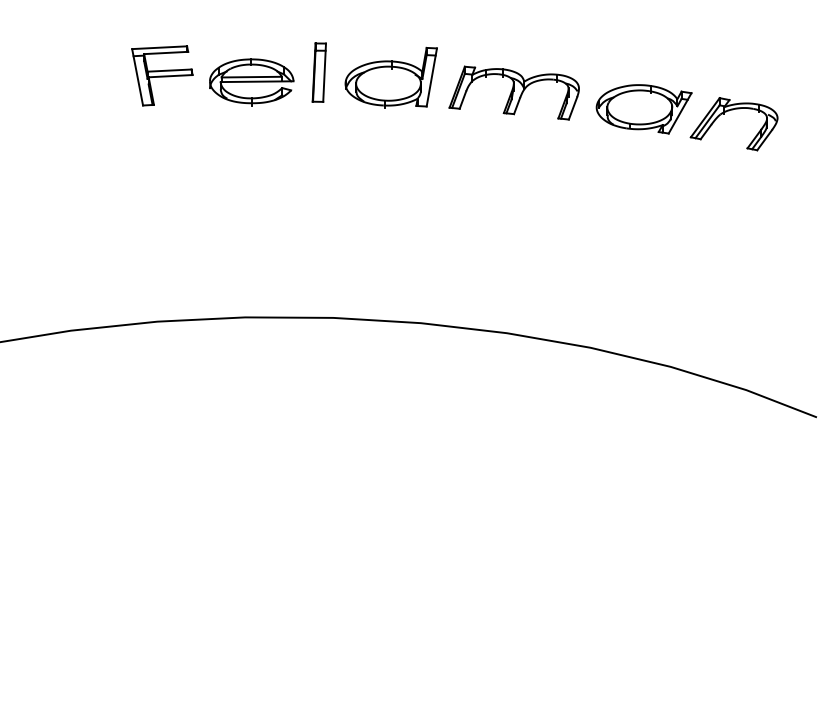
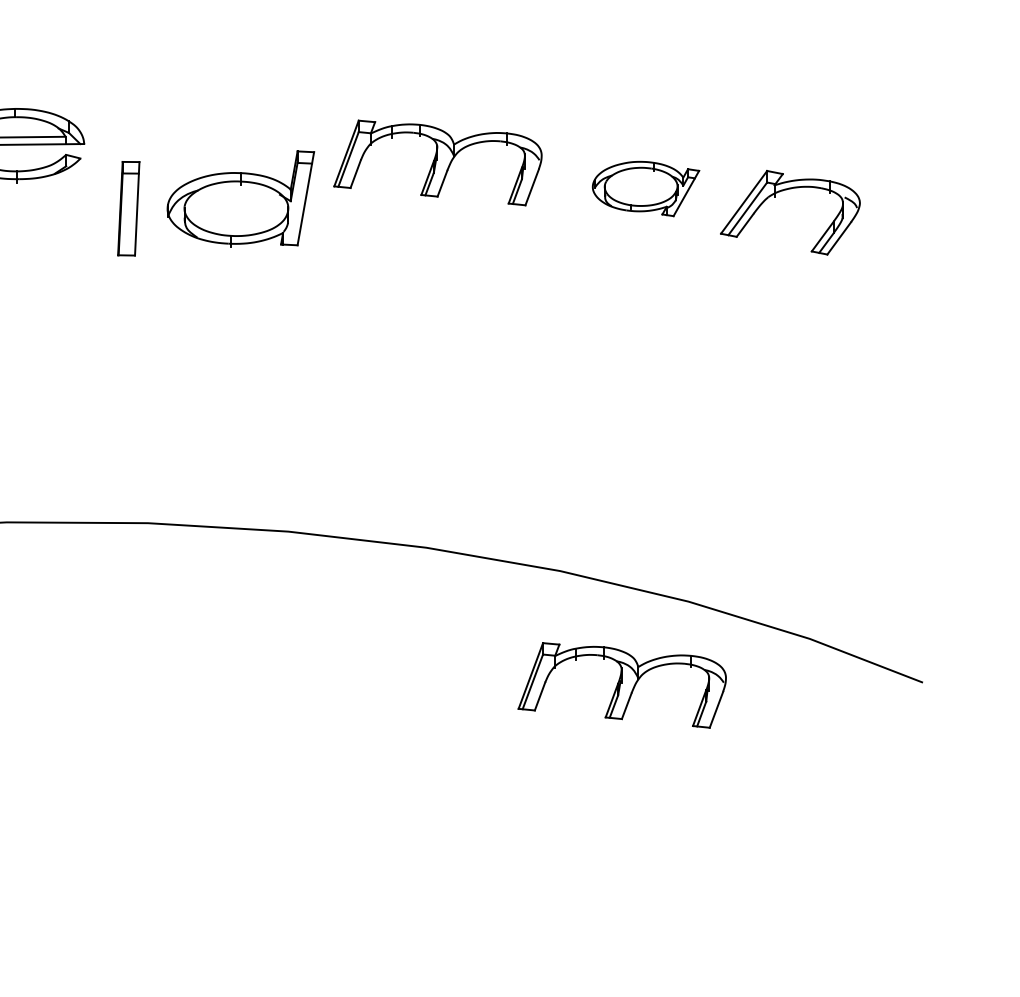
part: (318, 72) -> (127, 208), moved
part: (390, 77) -> (239, 198), moved
part: (643, 109) -> (645, 189), size x0.7
part: (628, 418) -> (621, 684), added

